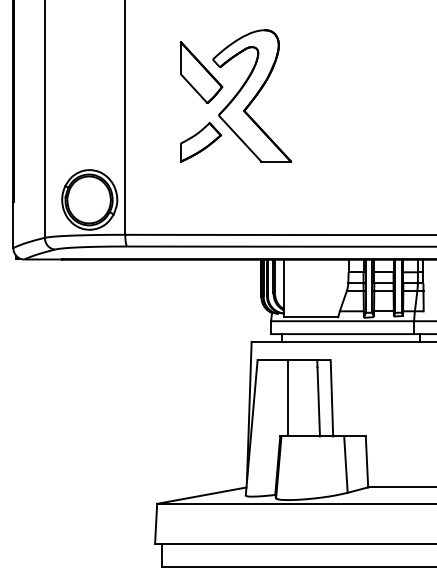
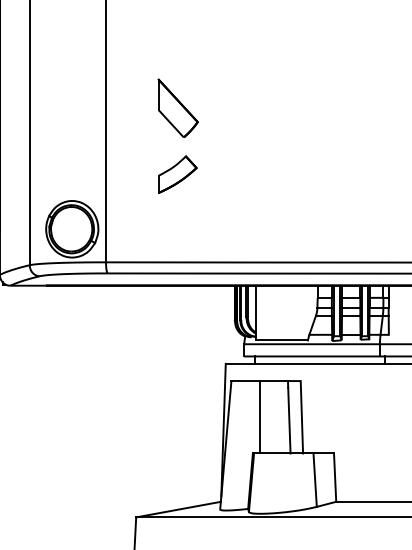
part: (252, 95) -> (226, 130), removed

